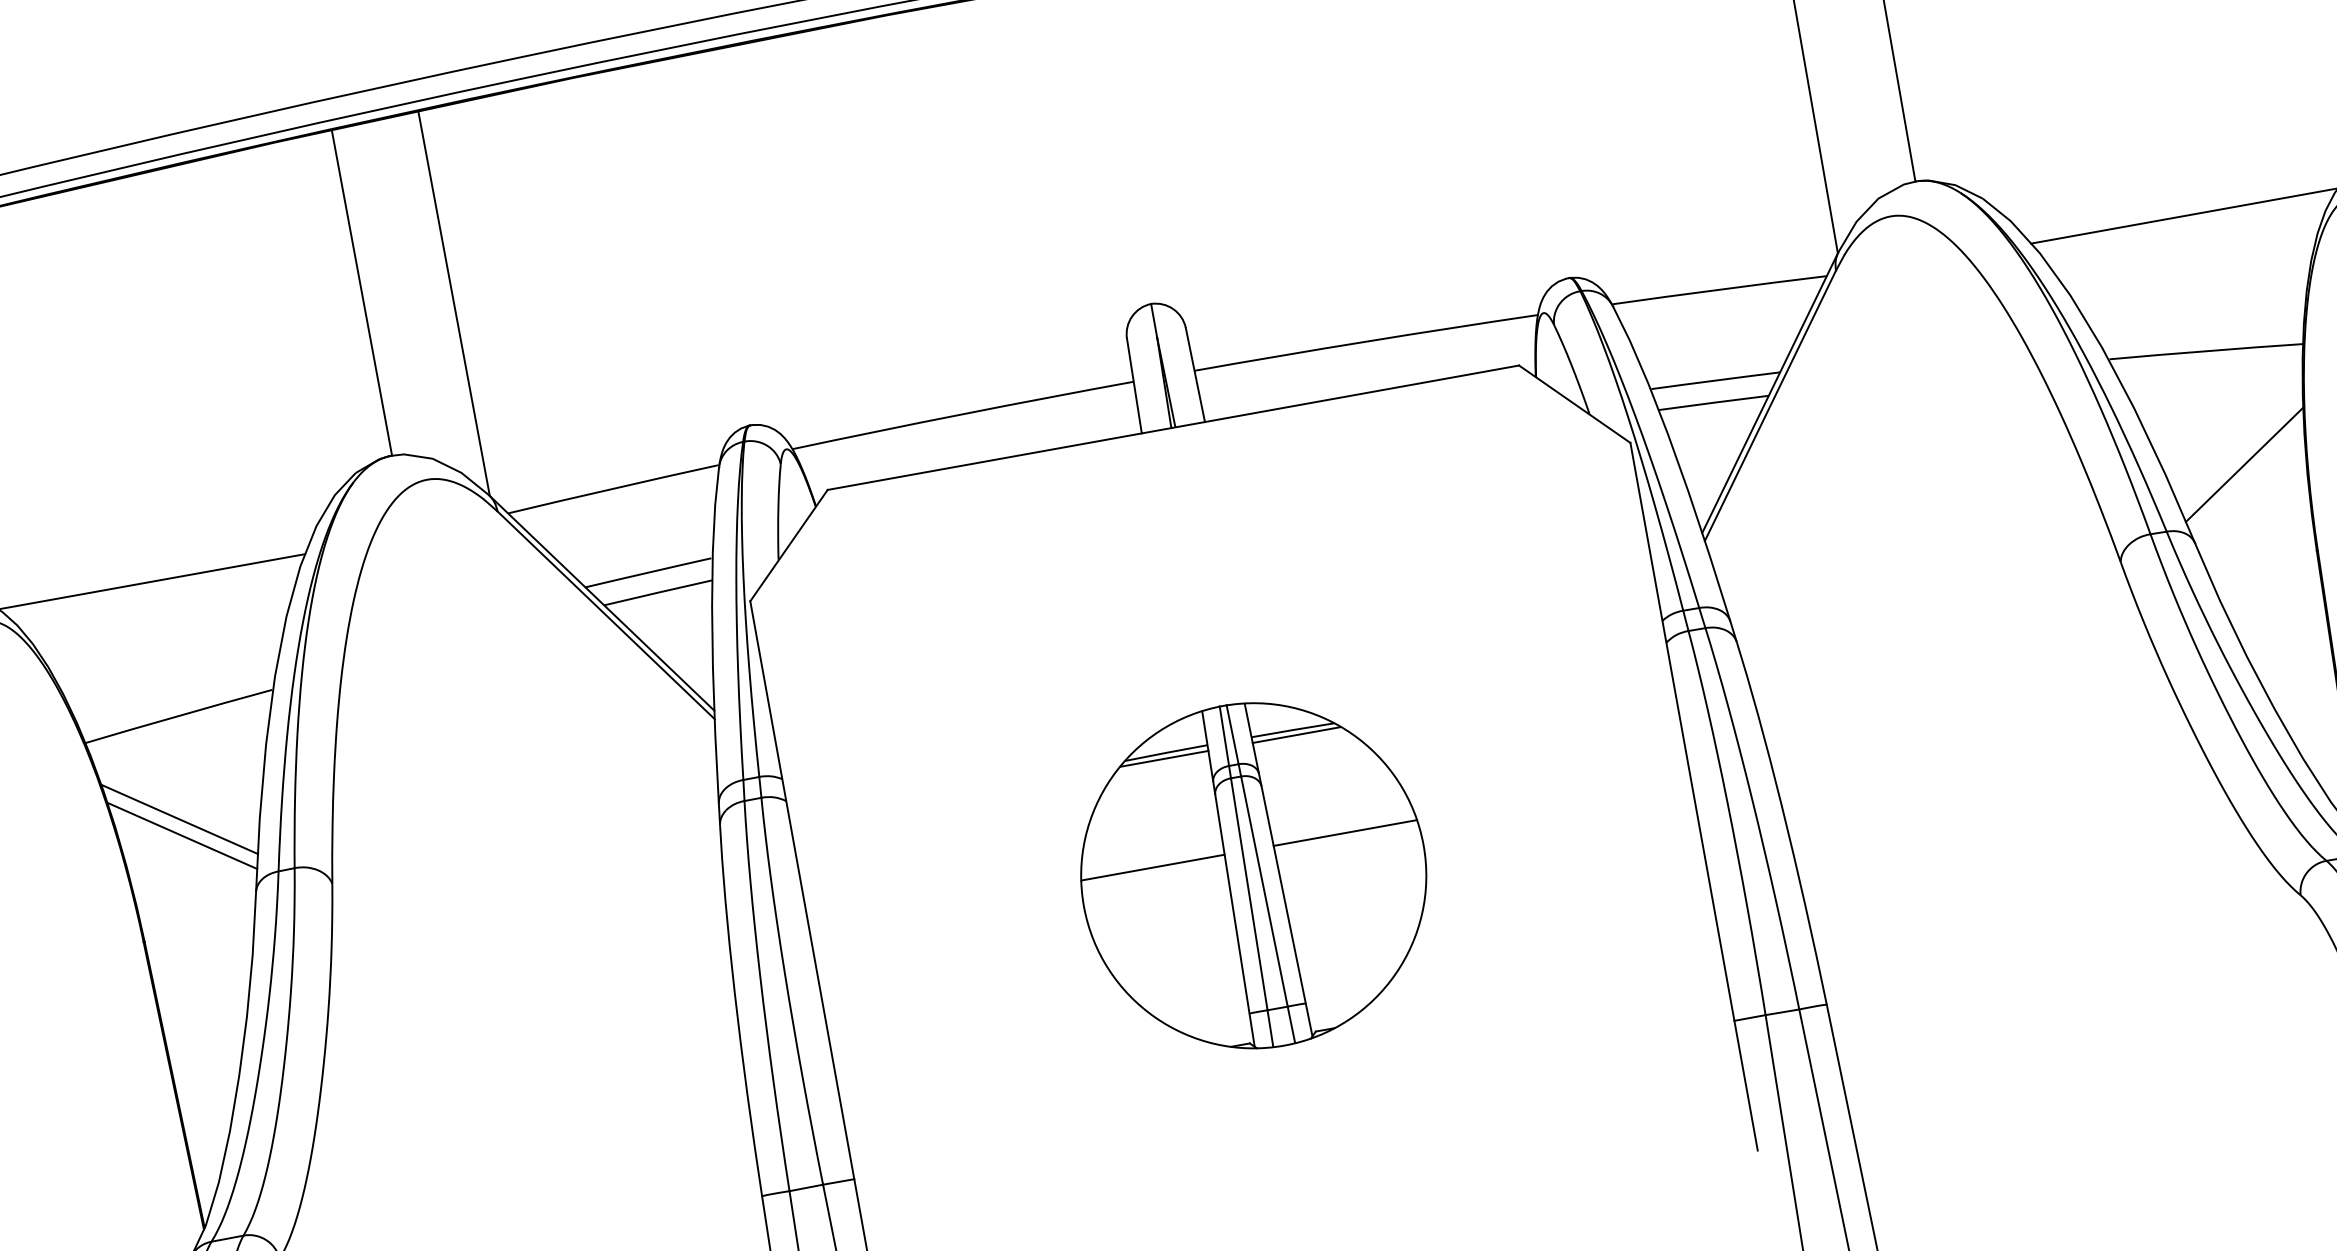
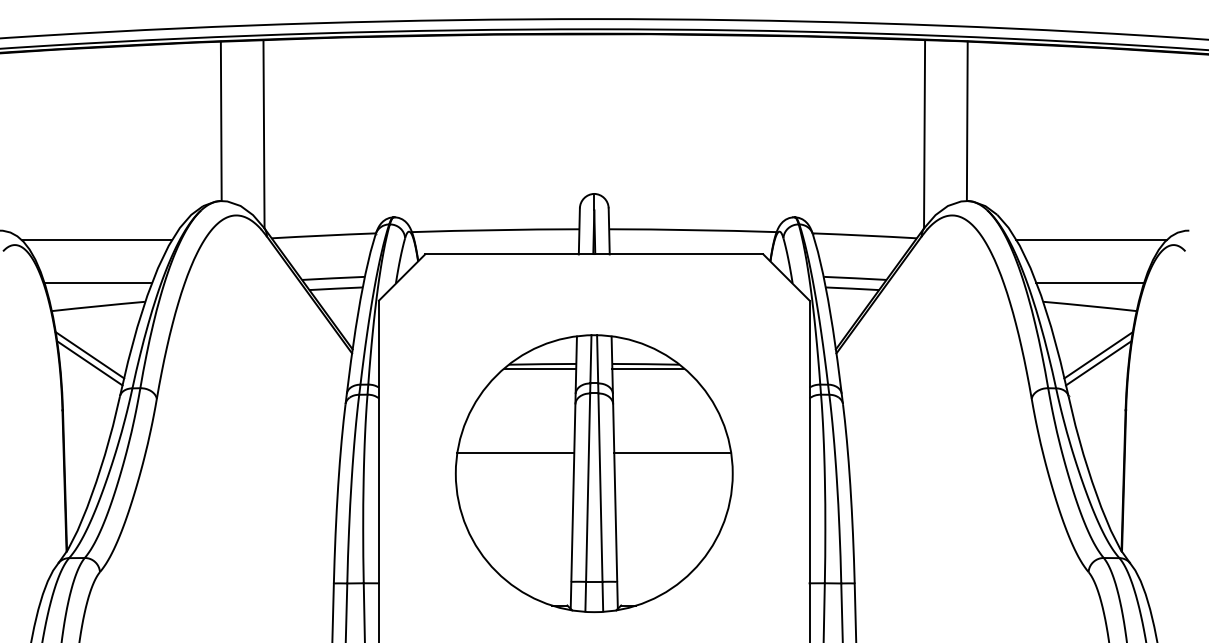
line: (2198, 304) -> (1090, 283), added
line: (2241, 448) -> (1098, 355), added
line: (170, 669) -> (98, 283), added
part: (1252, 875) -> (593, 473), size x1.67

